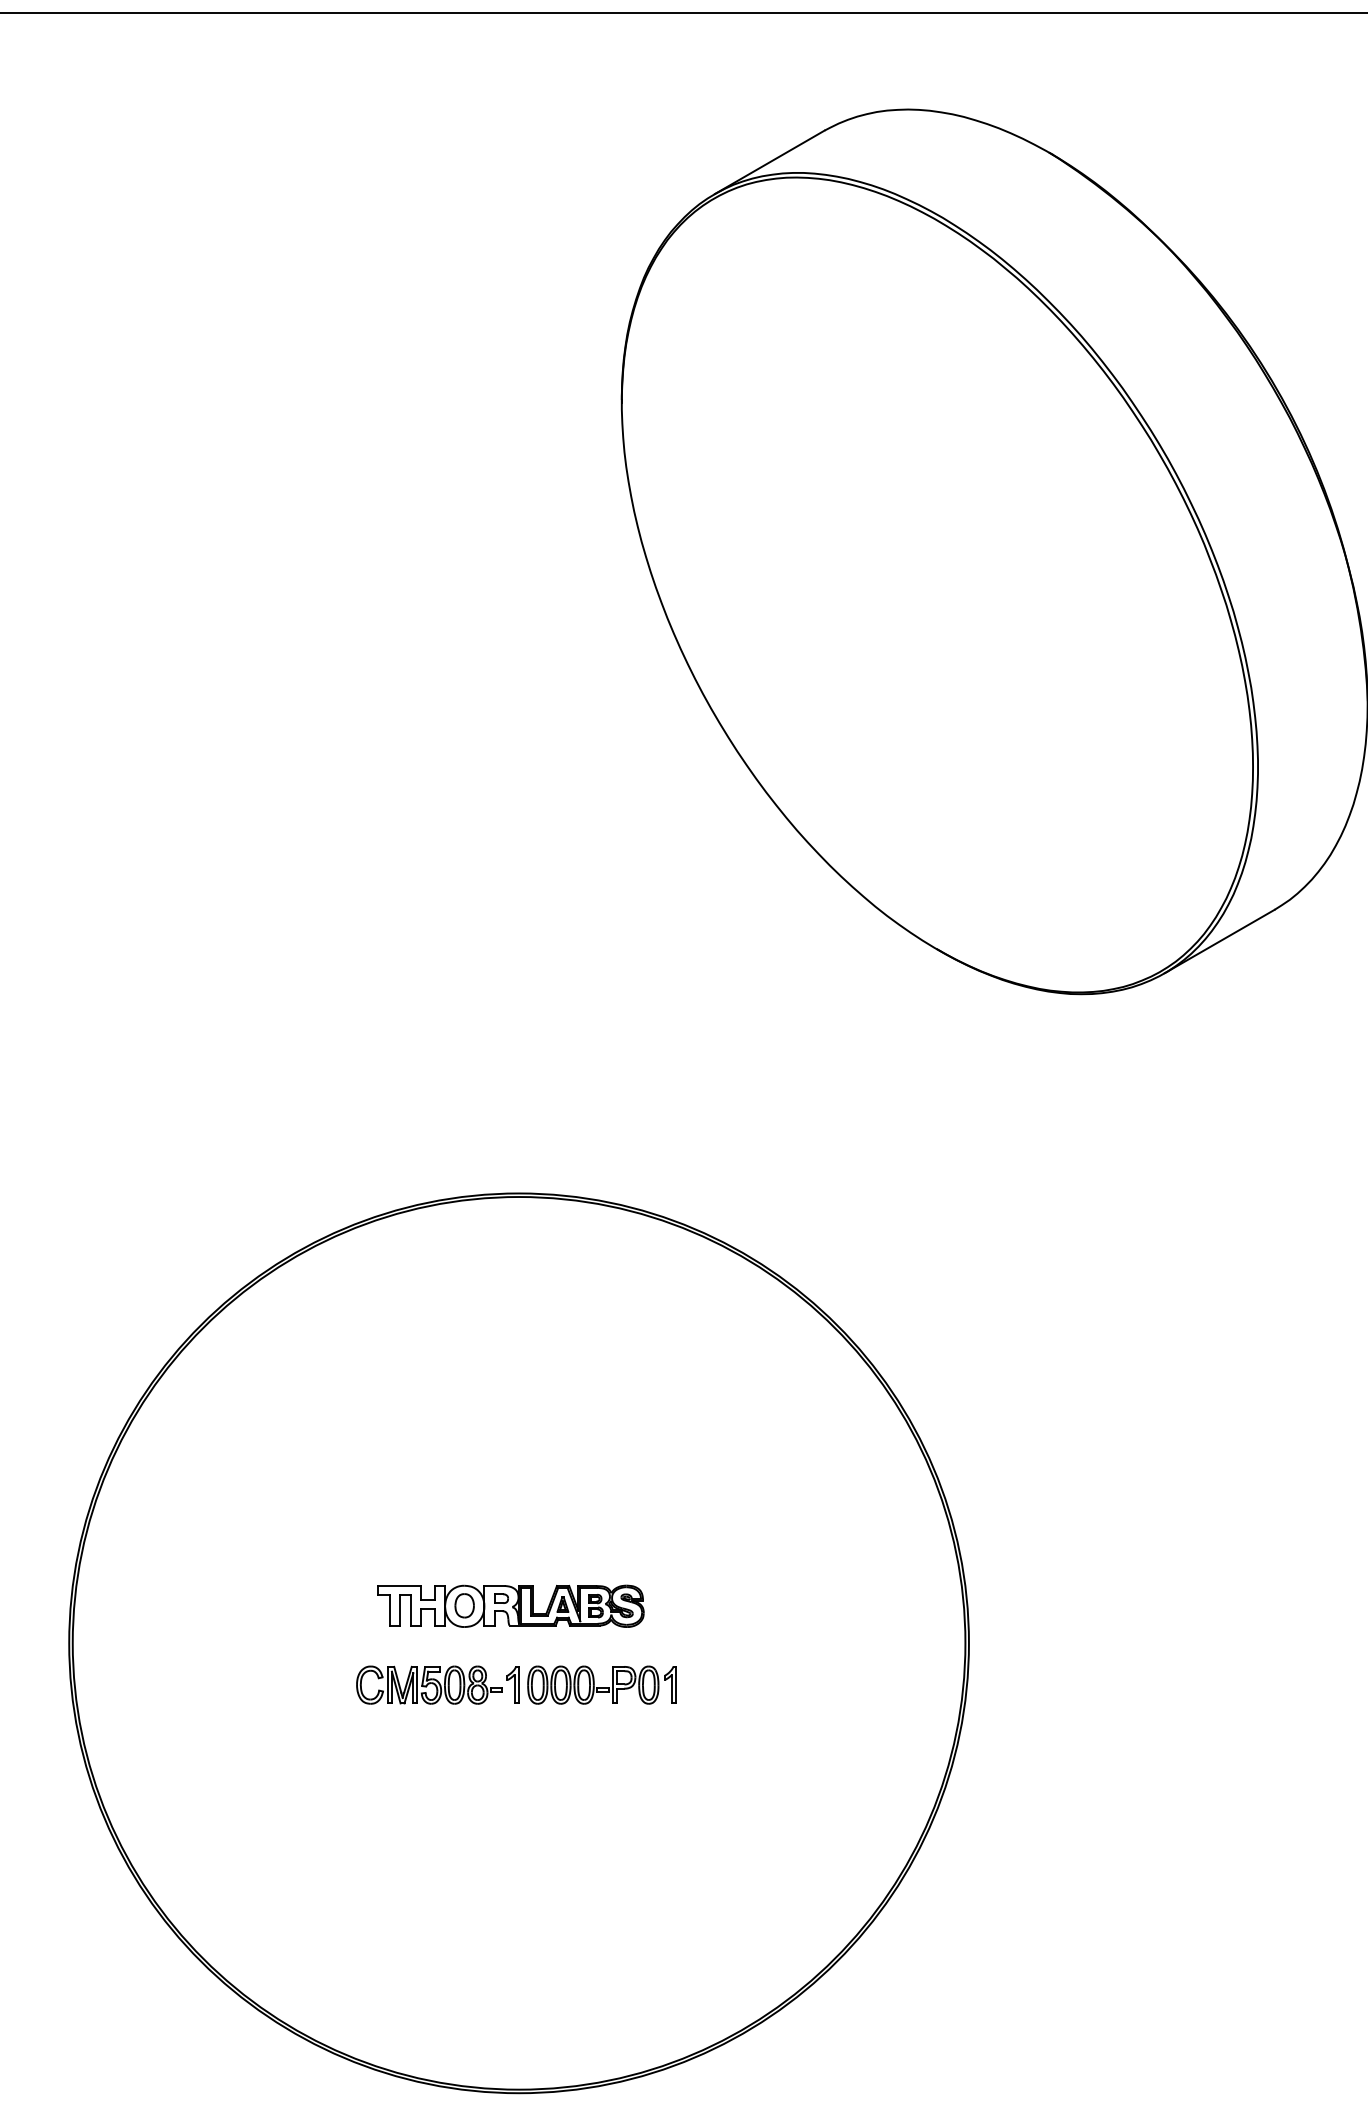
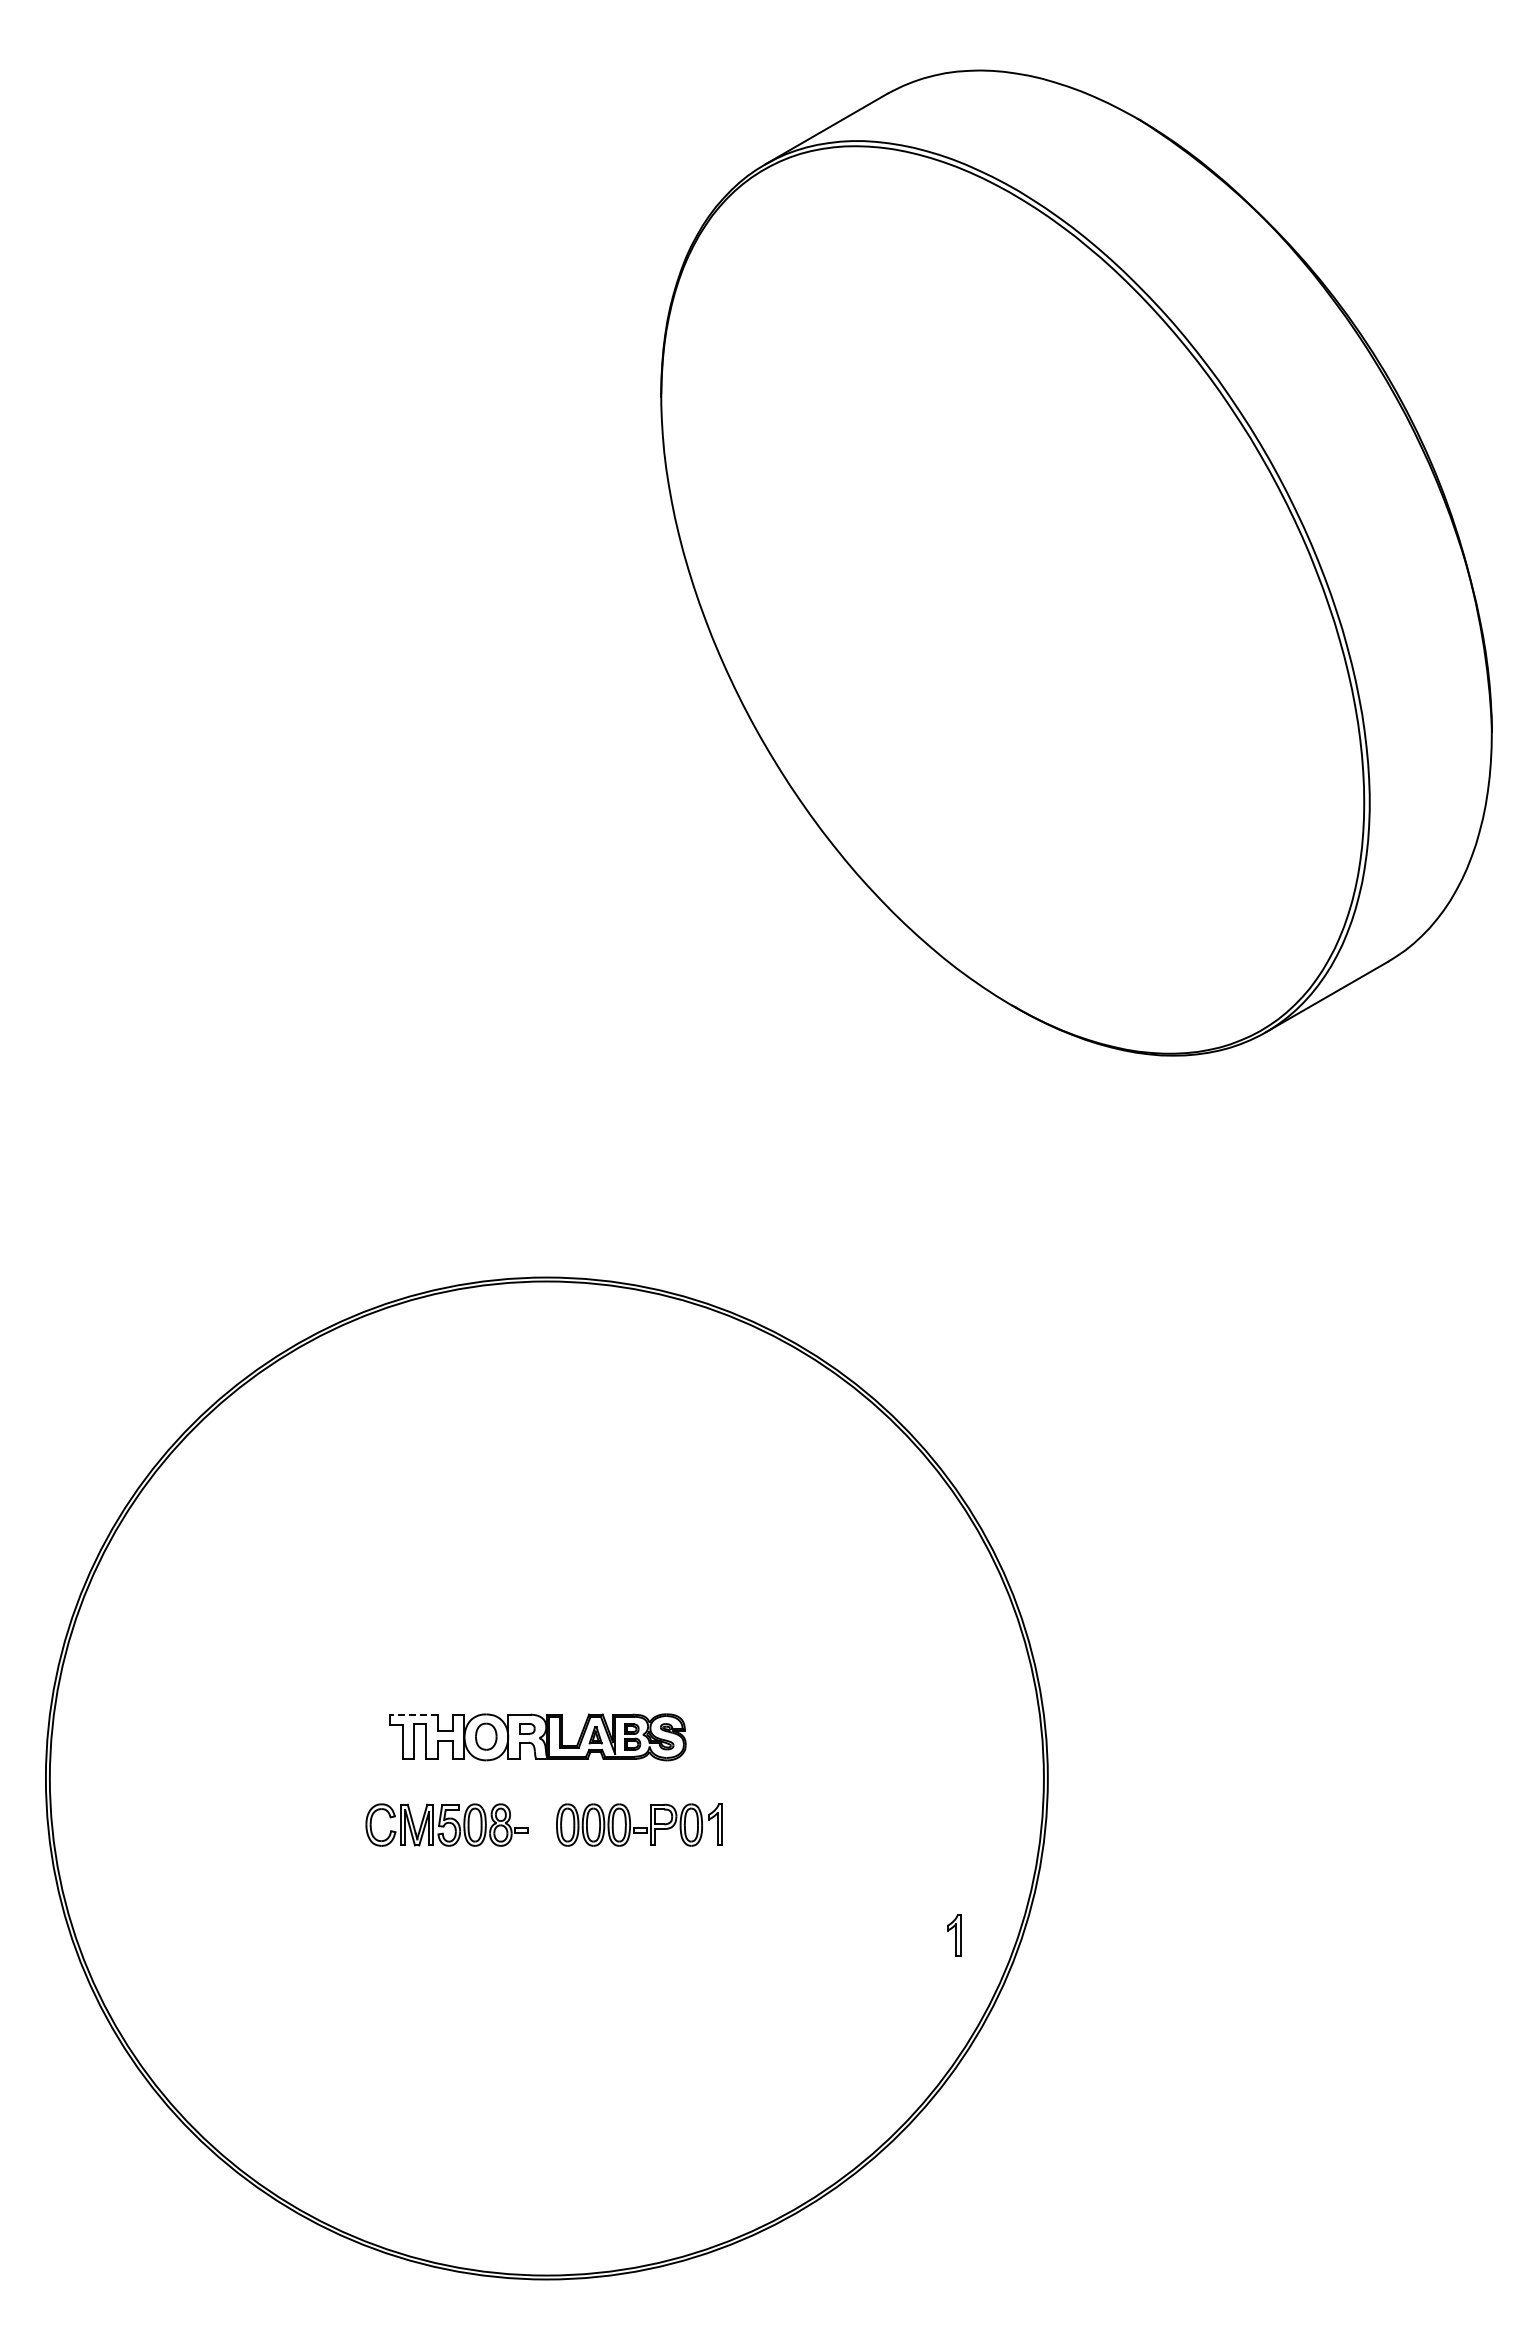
line: (399, 1585) -> (413, 1714), solid -> dashed
part: (513, 1684) -> (954, 1935), moved

